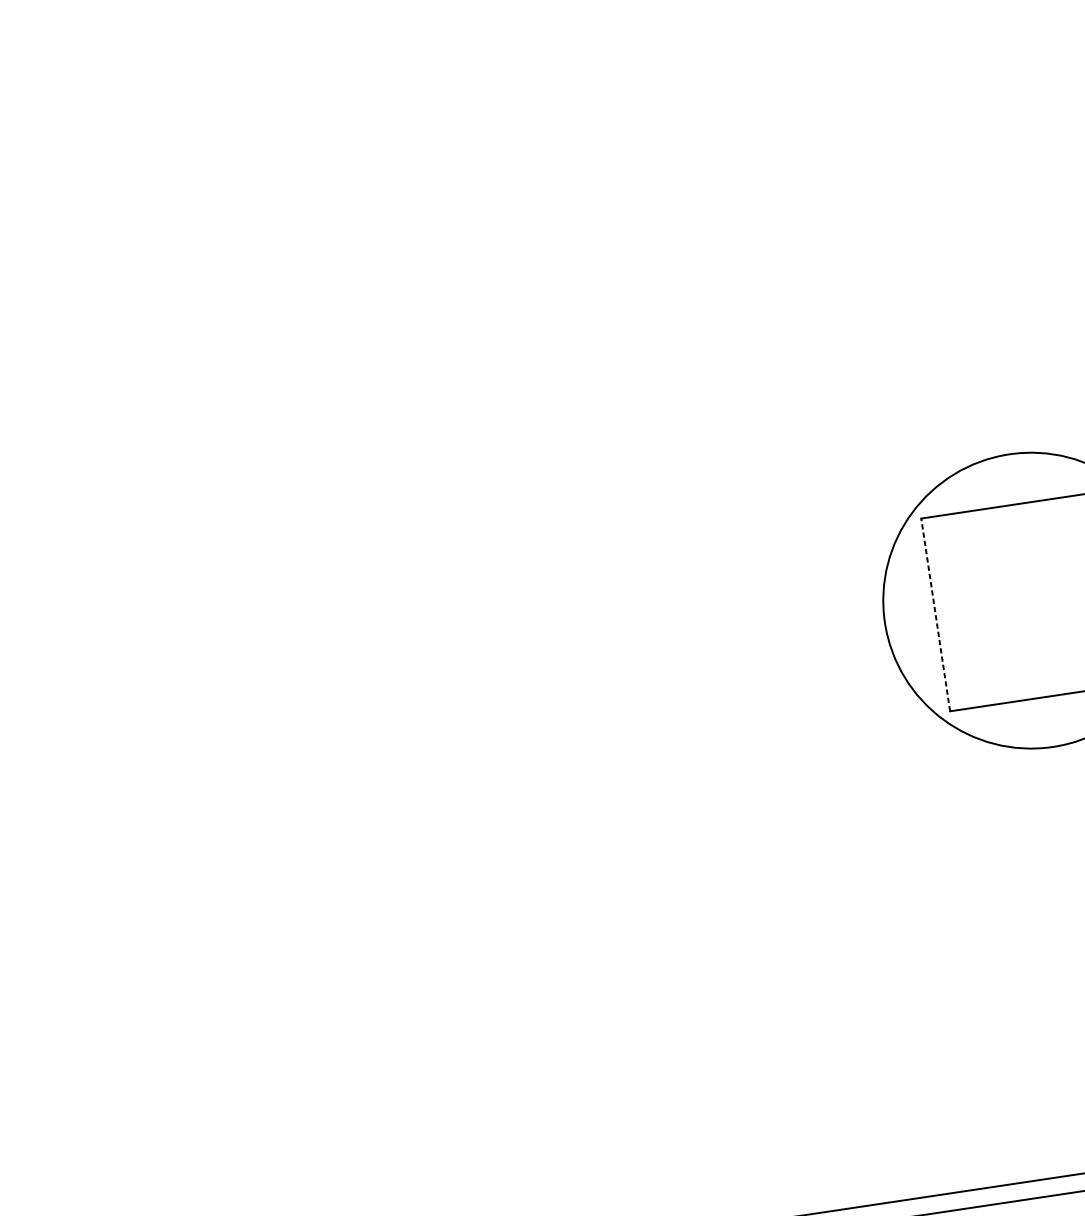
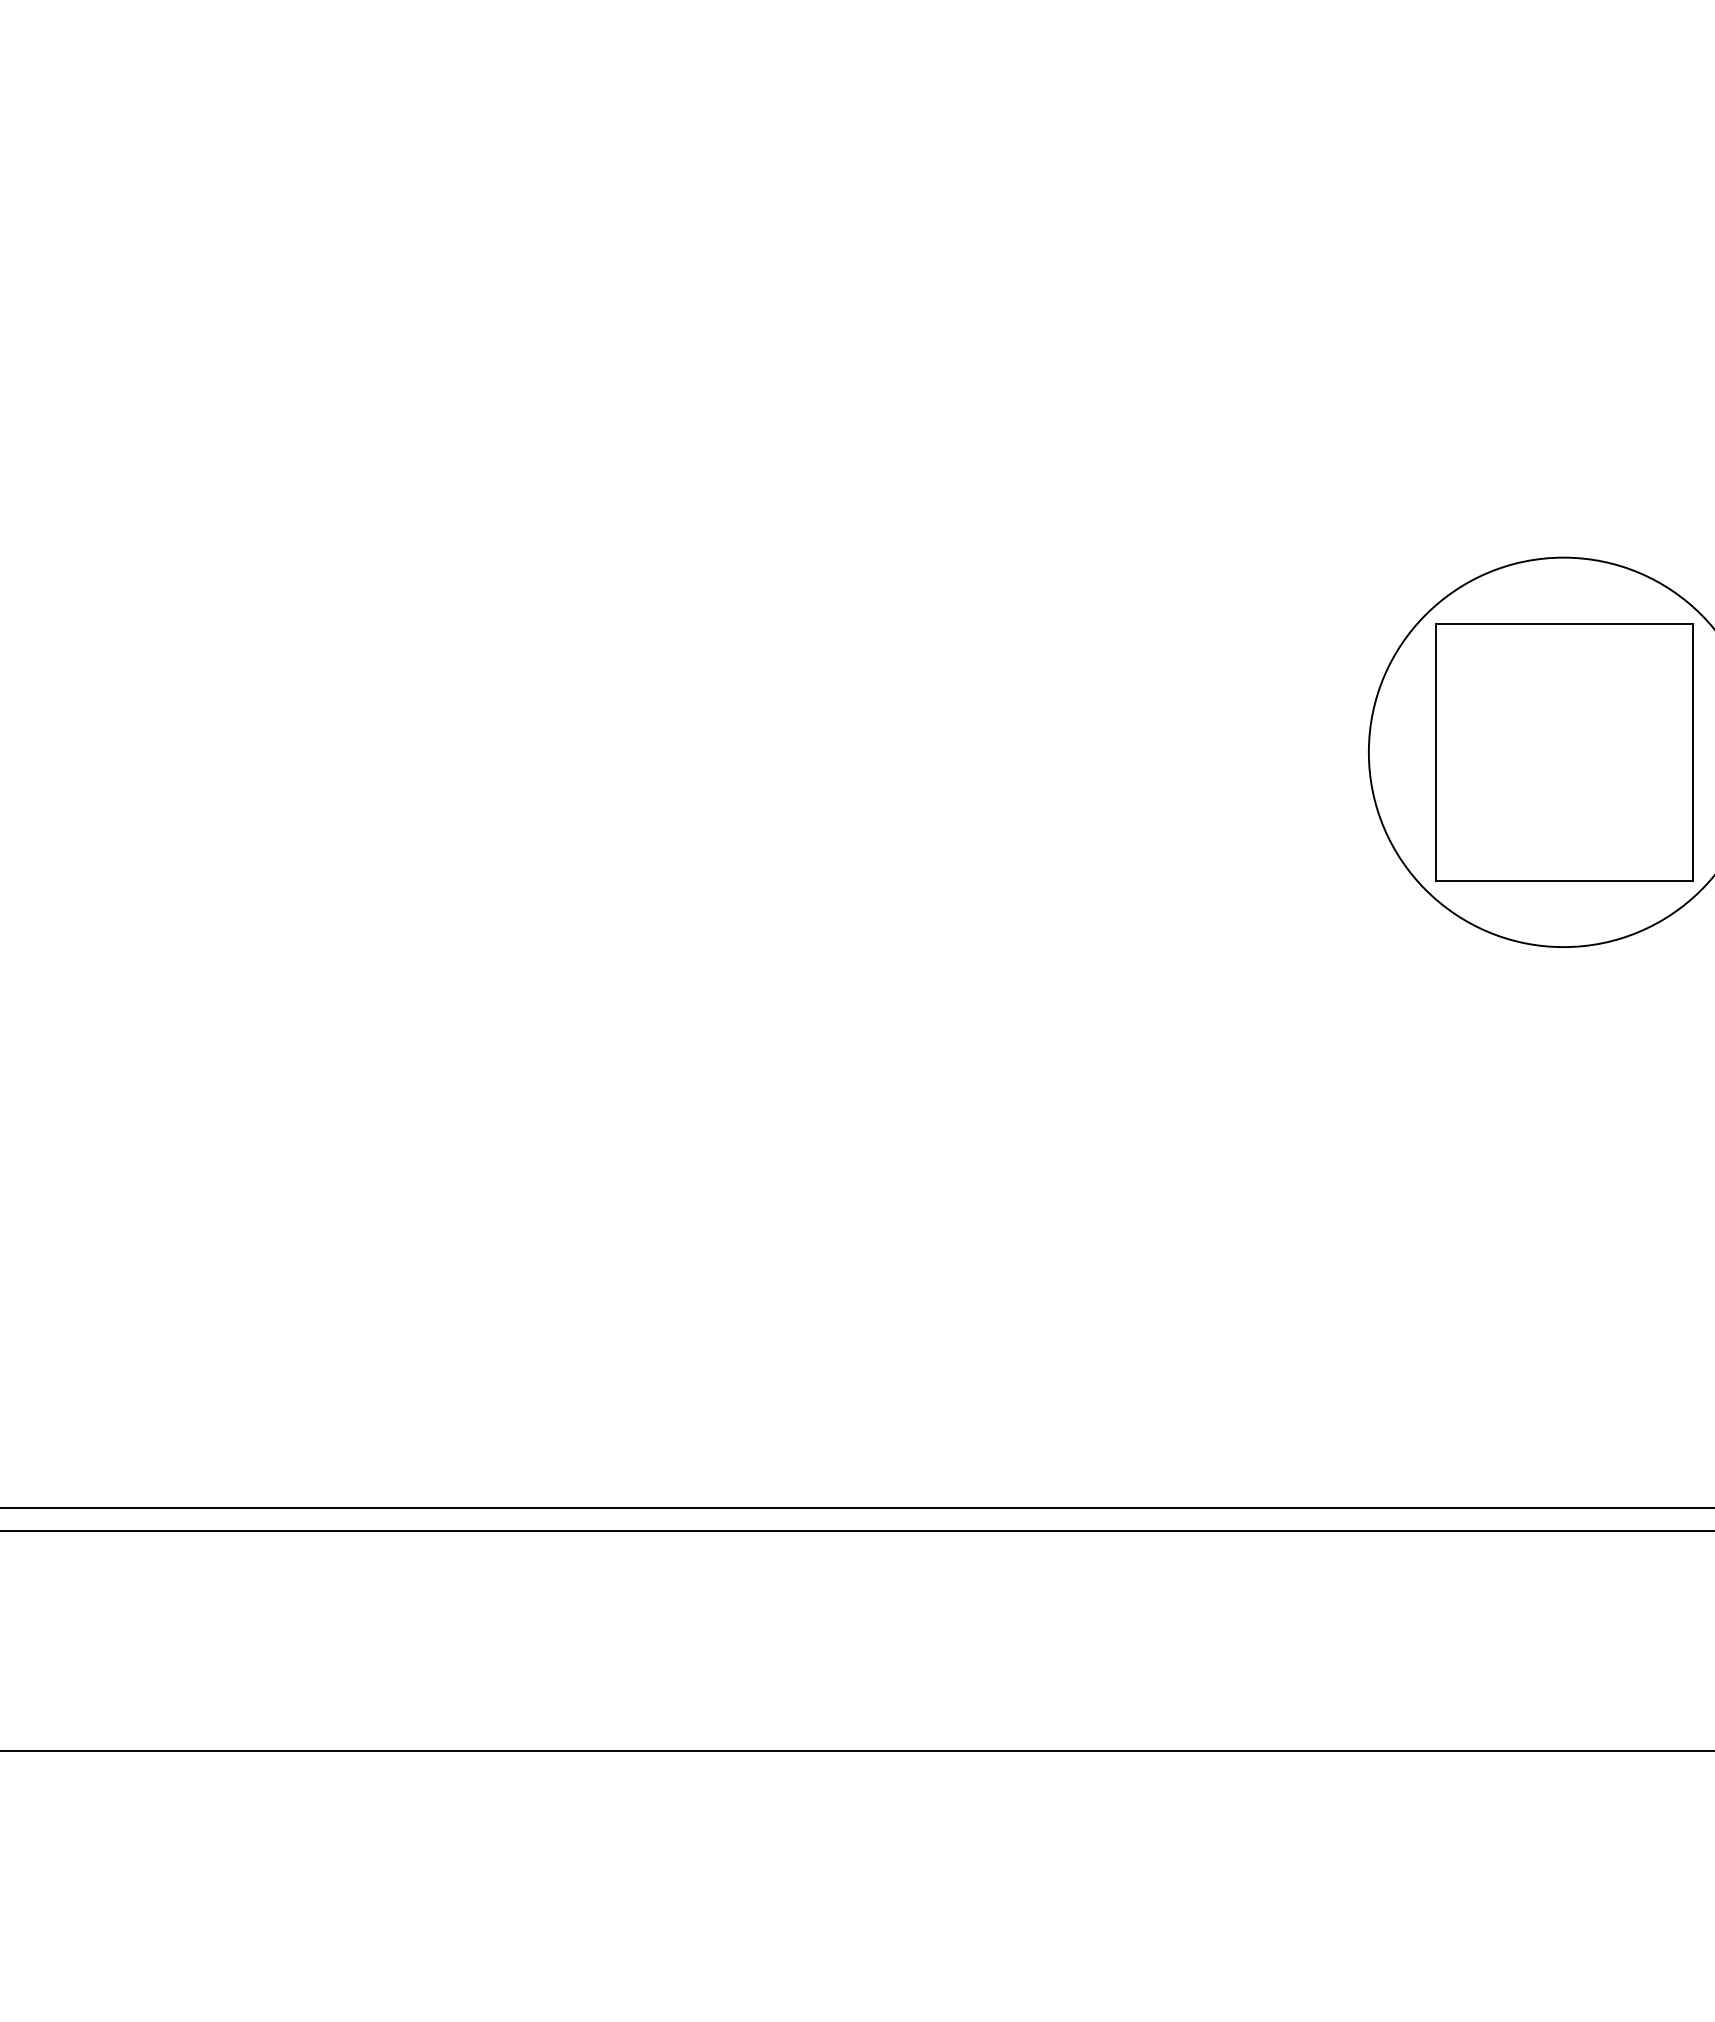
line: (935, 614) -> (1436, 751), dashed -> solid

